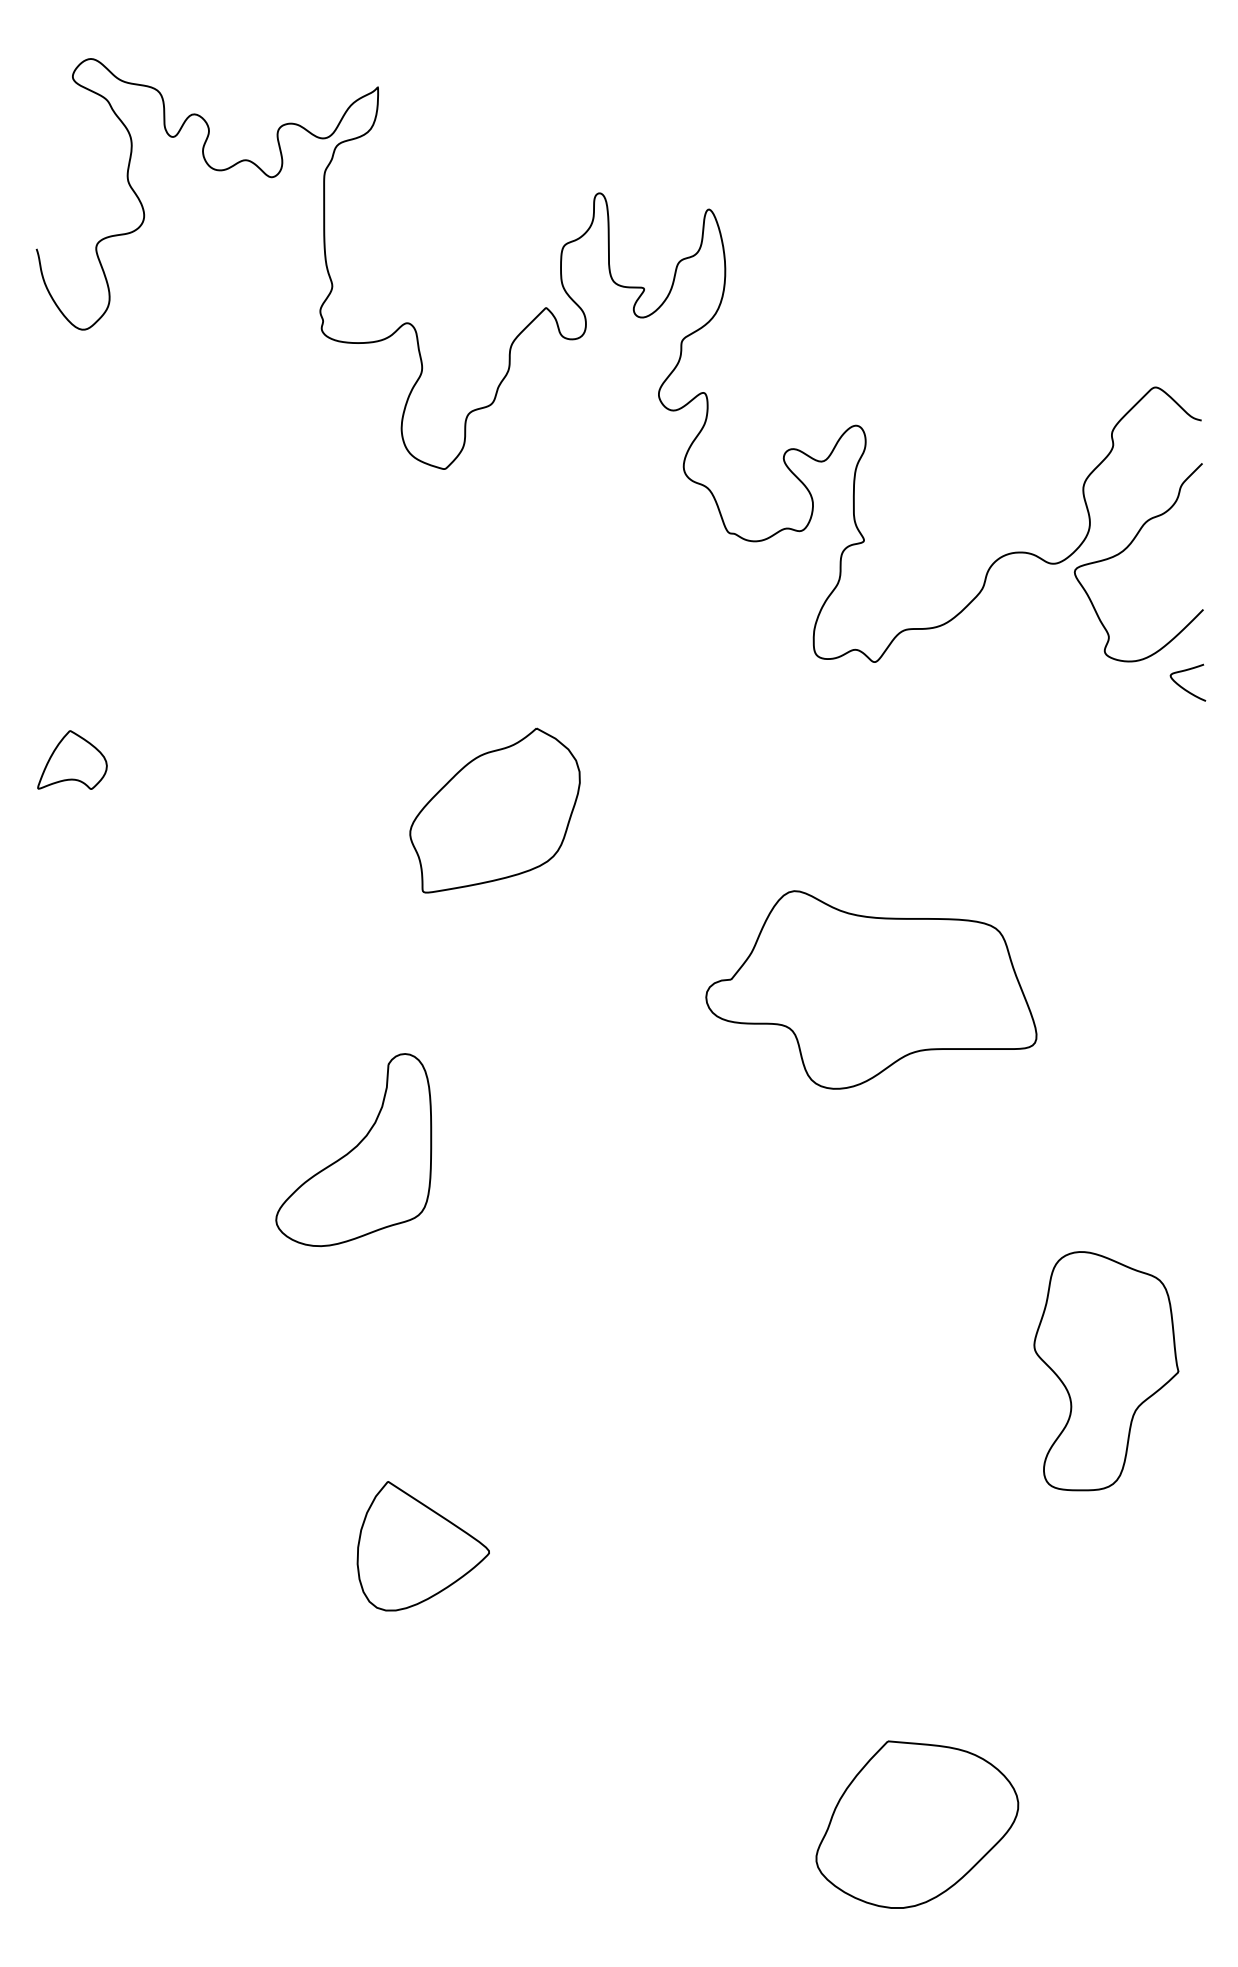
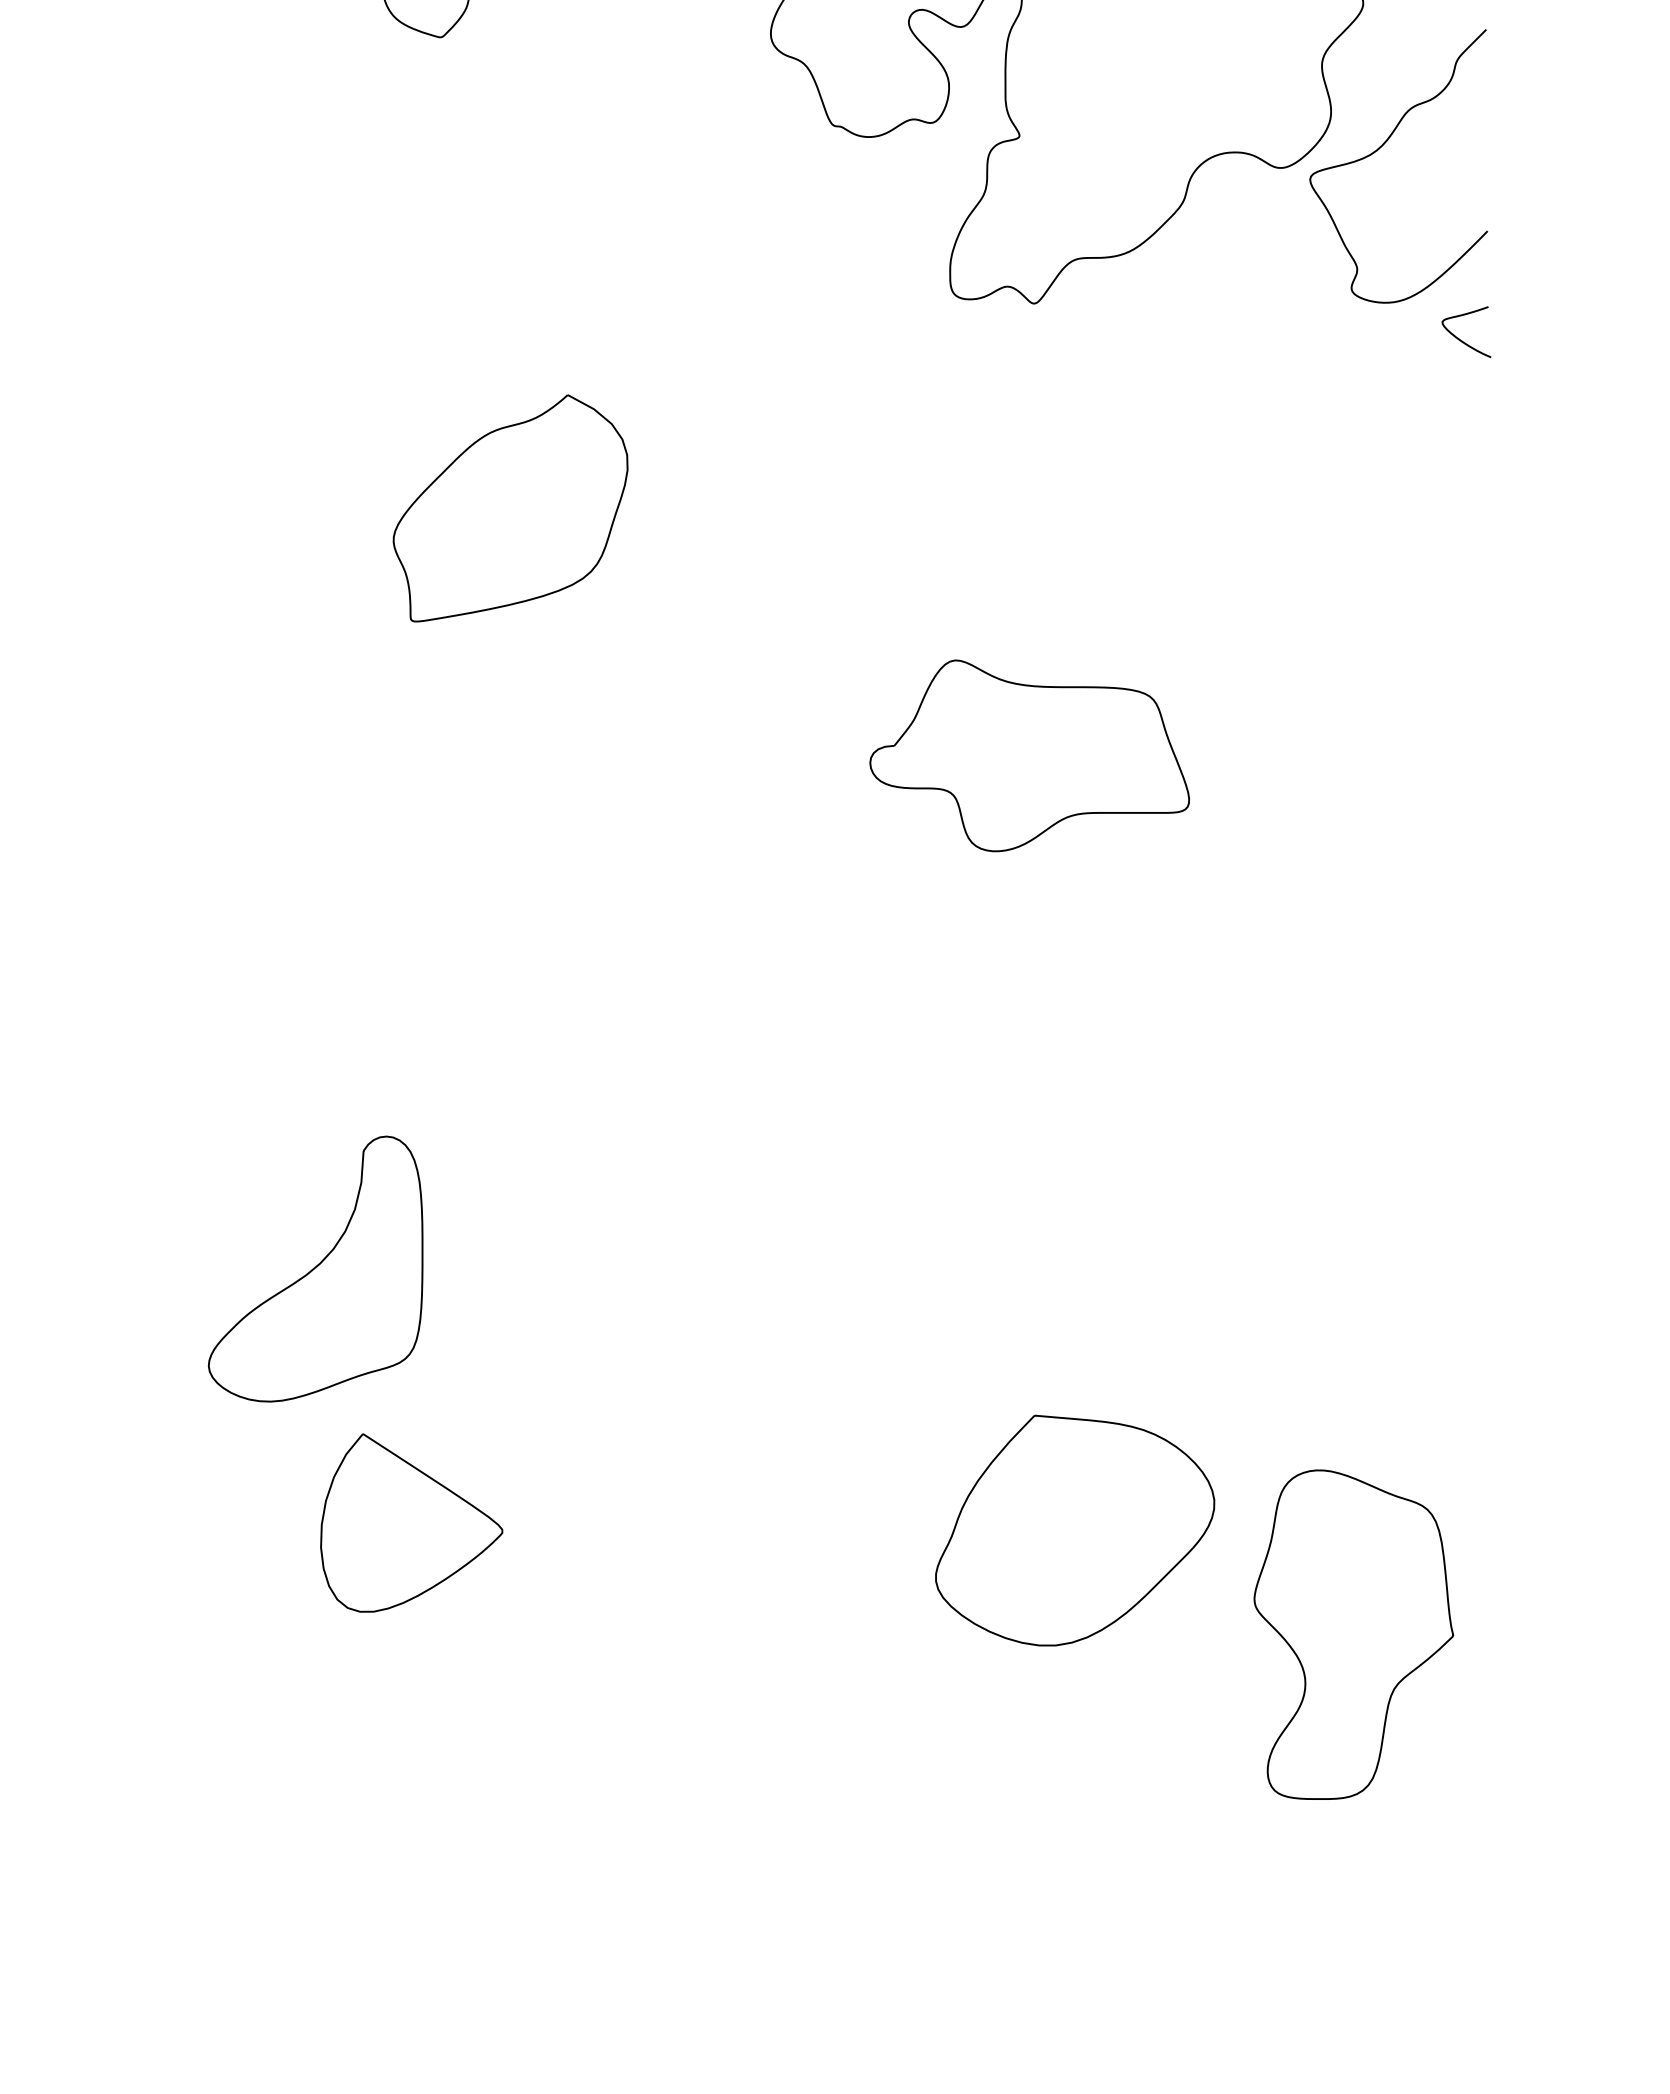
part: (871, 989) -> (1029, 755), size x0.7
part: (353, 1150) -> (315, 1269), moved
part: (1106, 1371) -> (1353, 1635), moved
part: (917, 1824) -> (1075, 1530), moved

